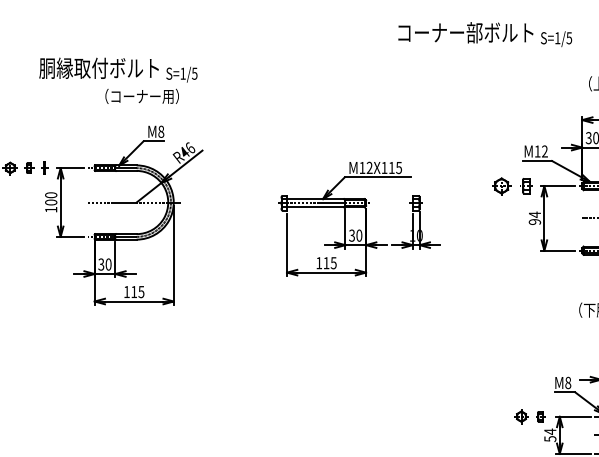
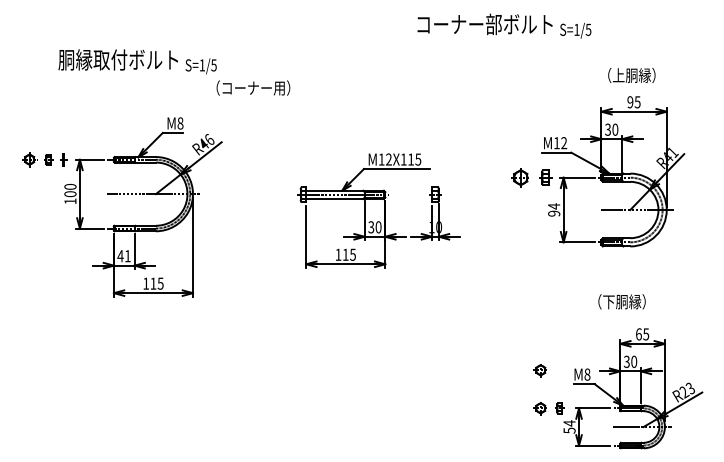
text: (142, 95) -> (253, 87), moved
text: (104, 264) -> (123, 256), 30 -> 41
part: (520, 378) -> (539, 370), added

